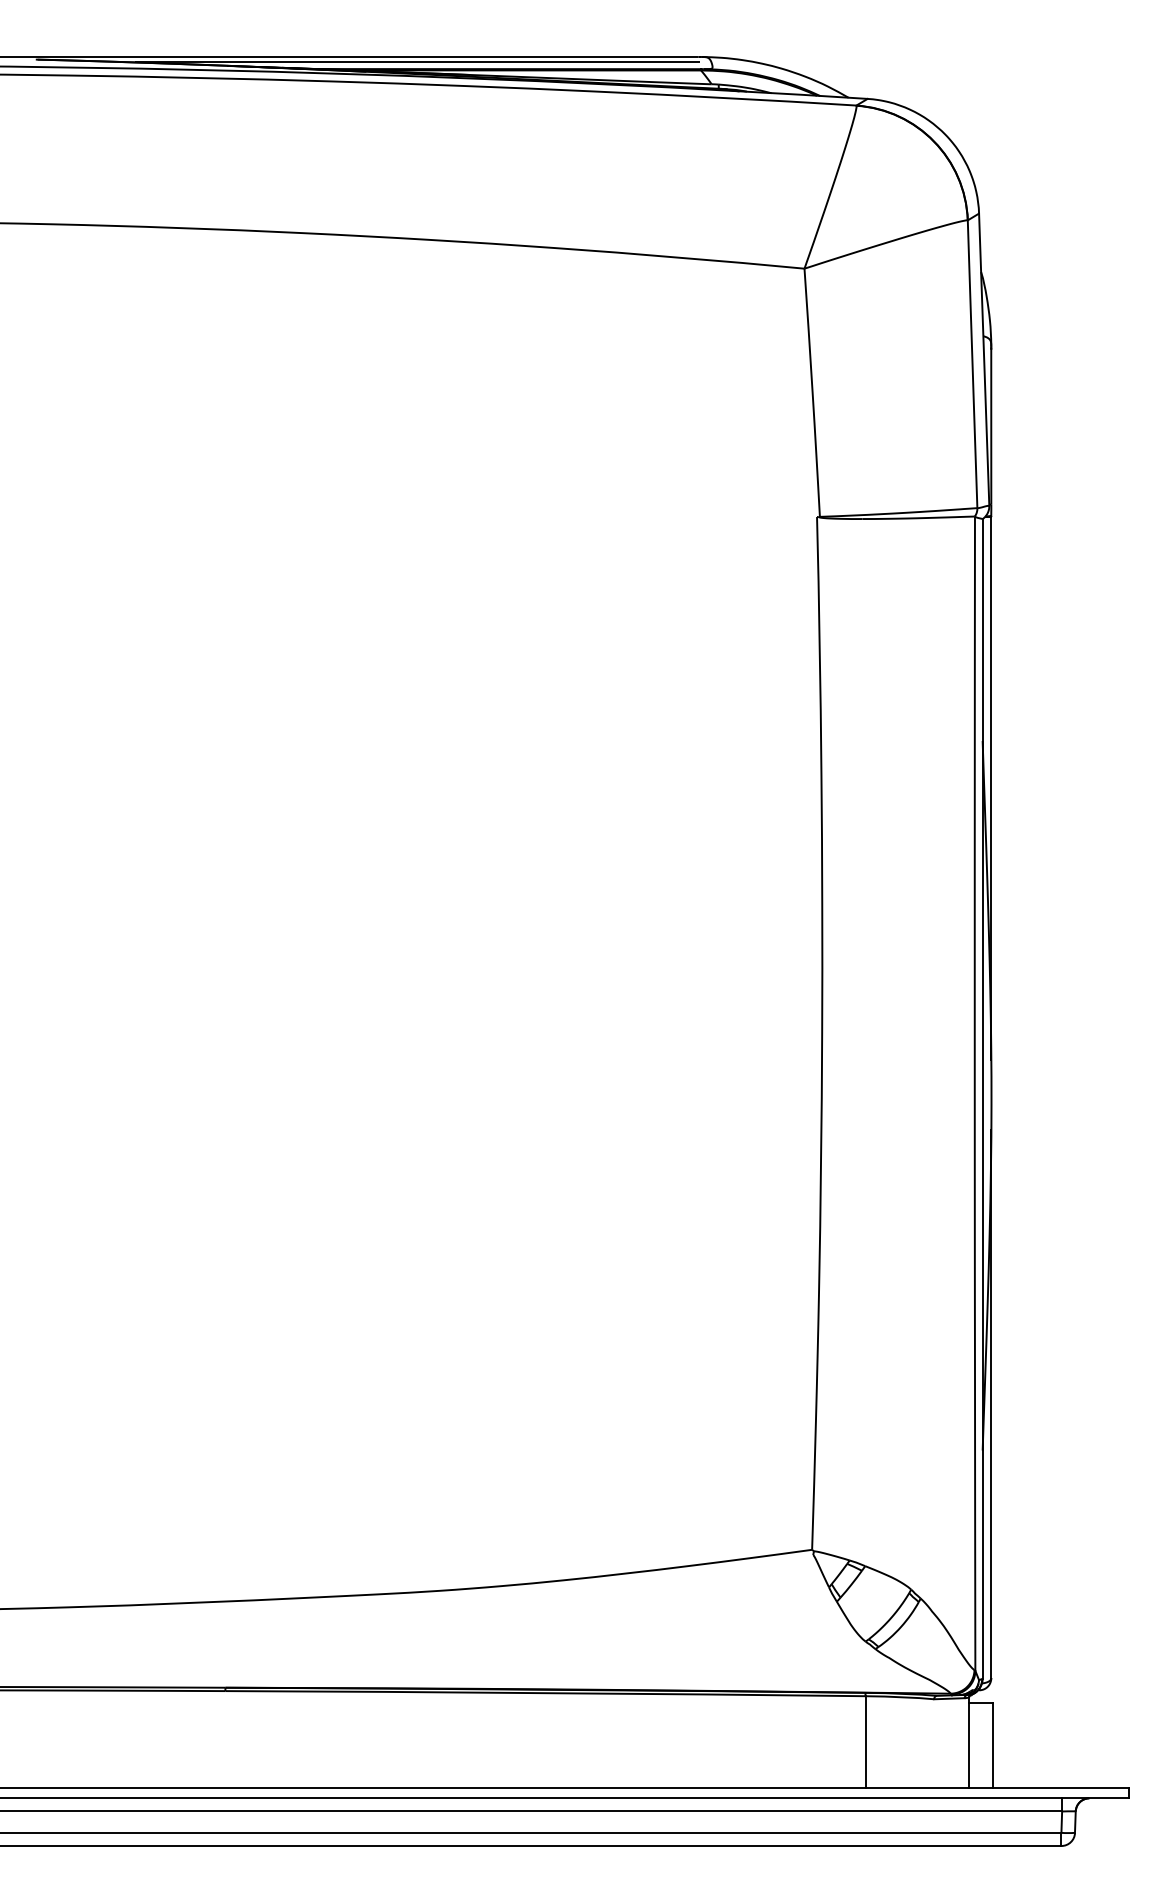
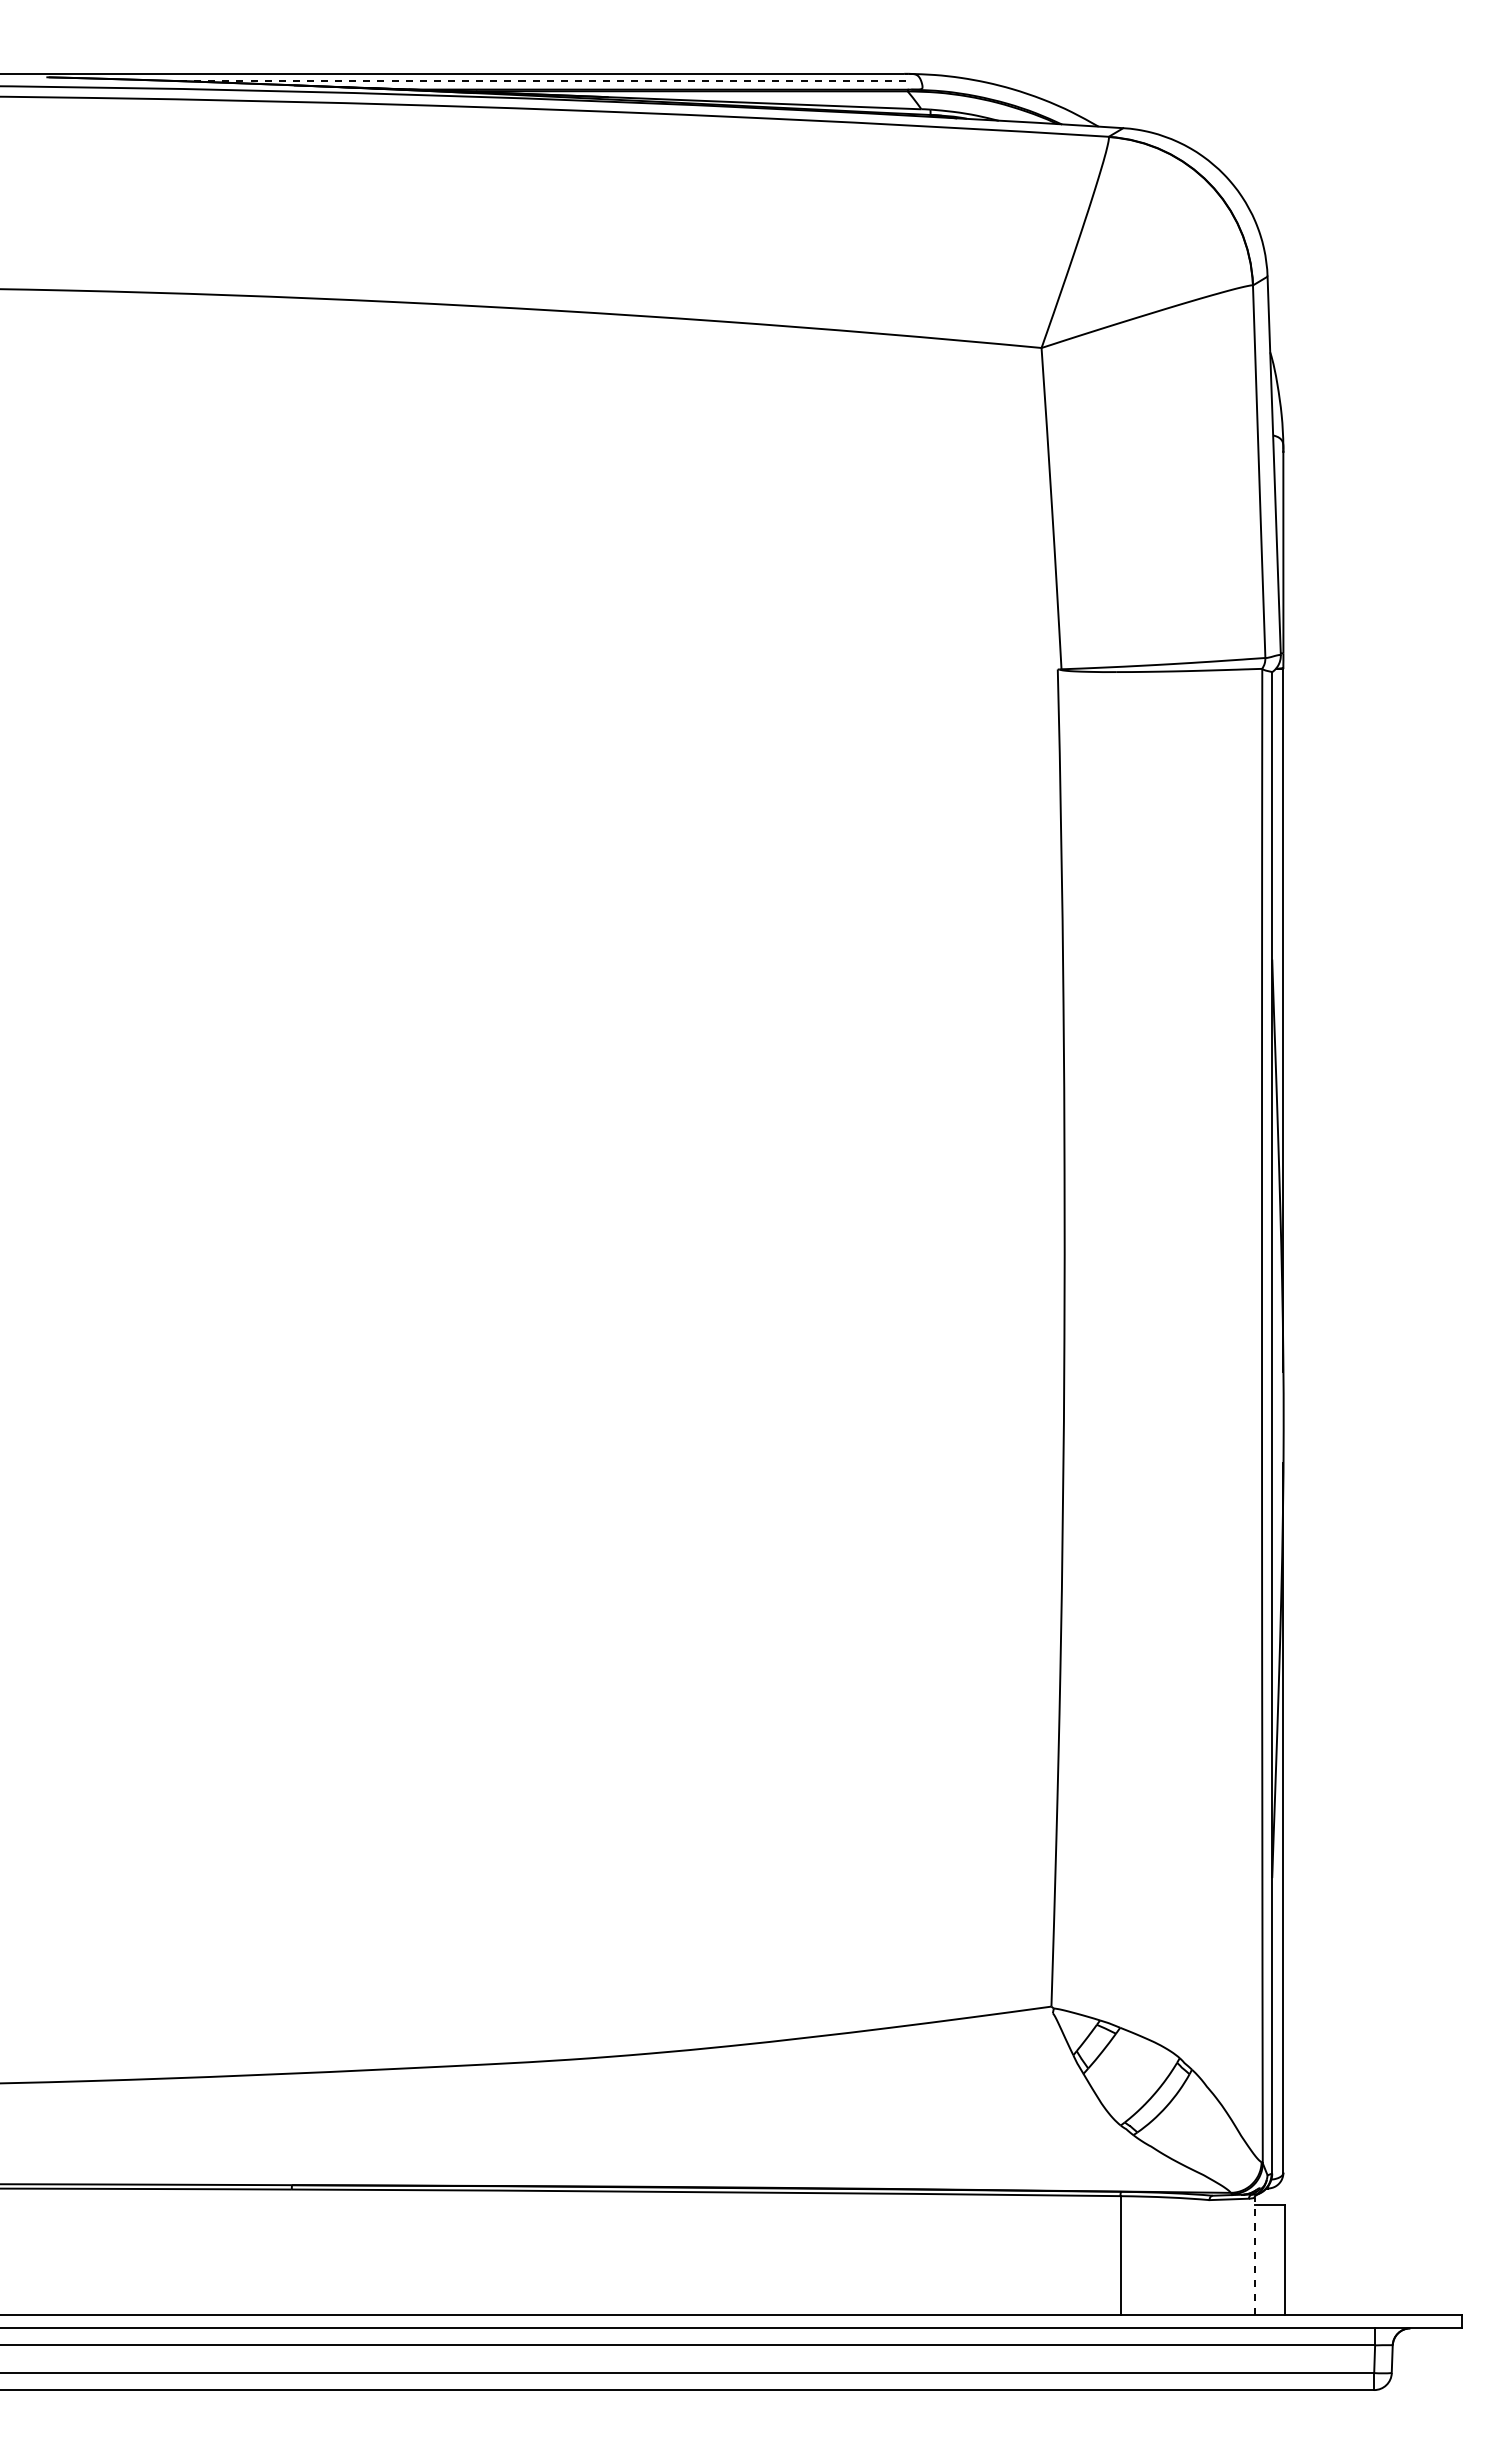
line: (418, 62) -> (541, 80), solid -> dashed
line: (968, 1742) -> (1254, 2256), solid -> dashed

